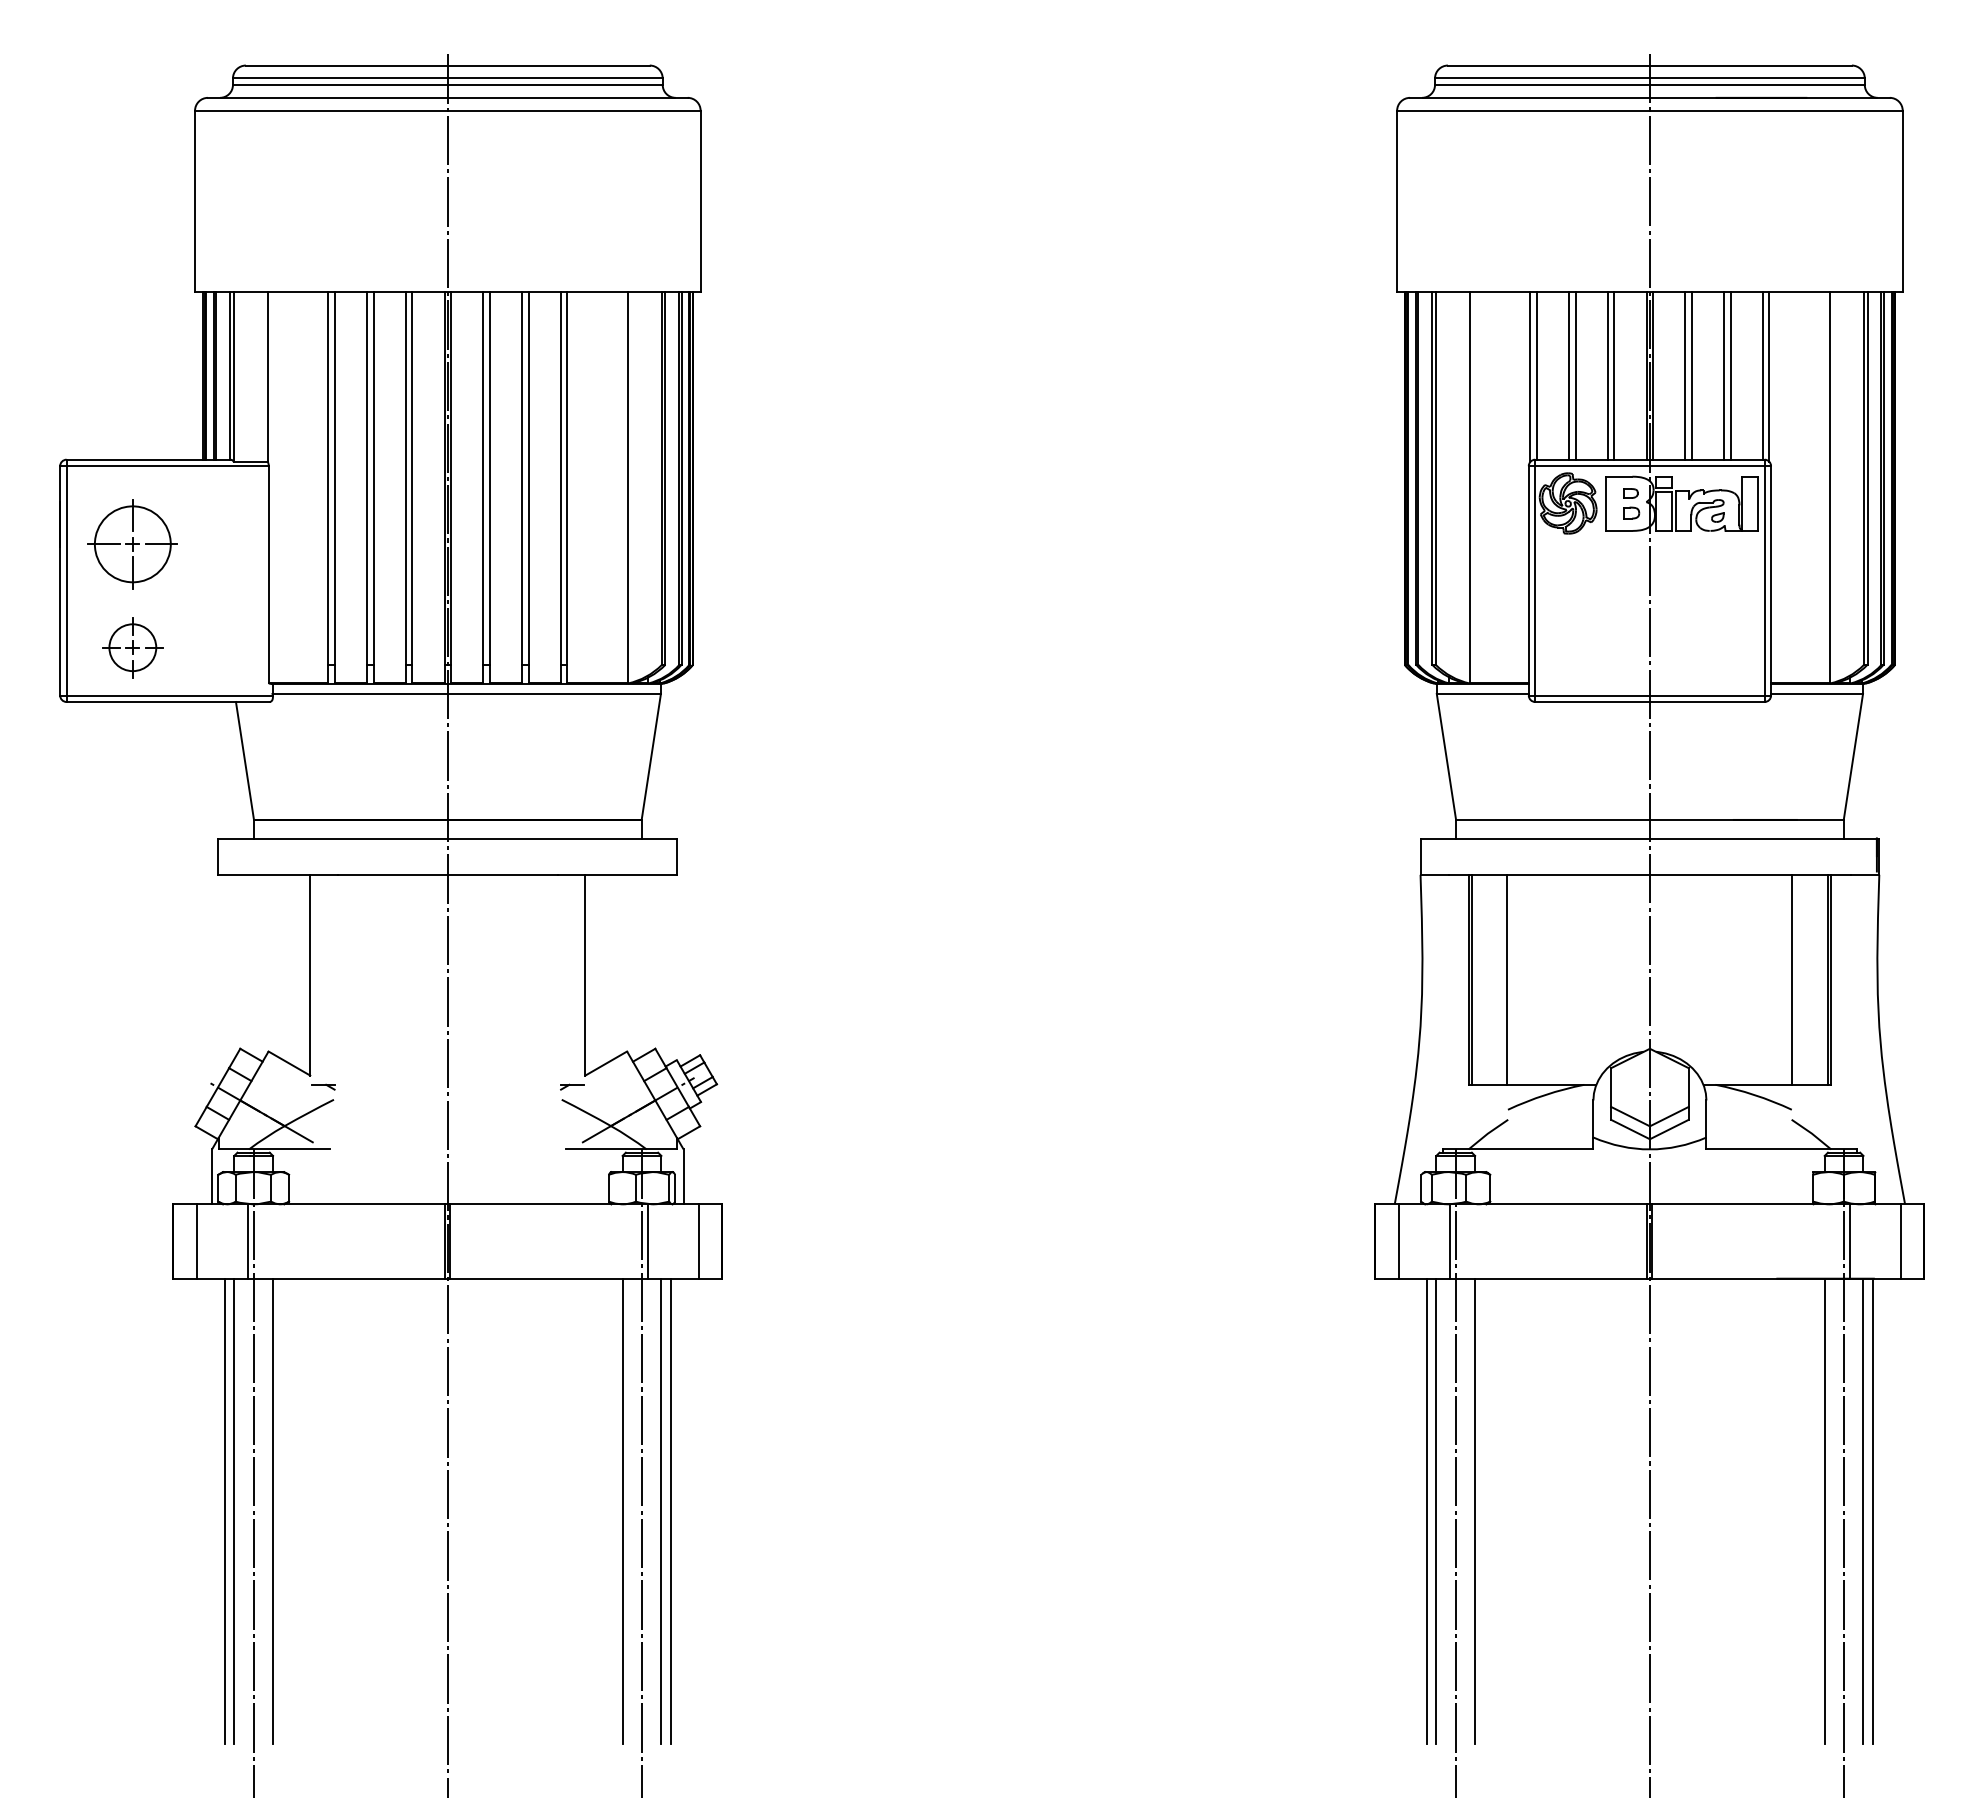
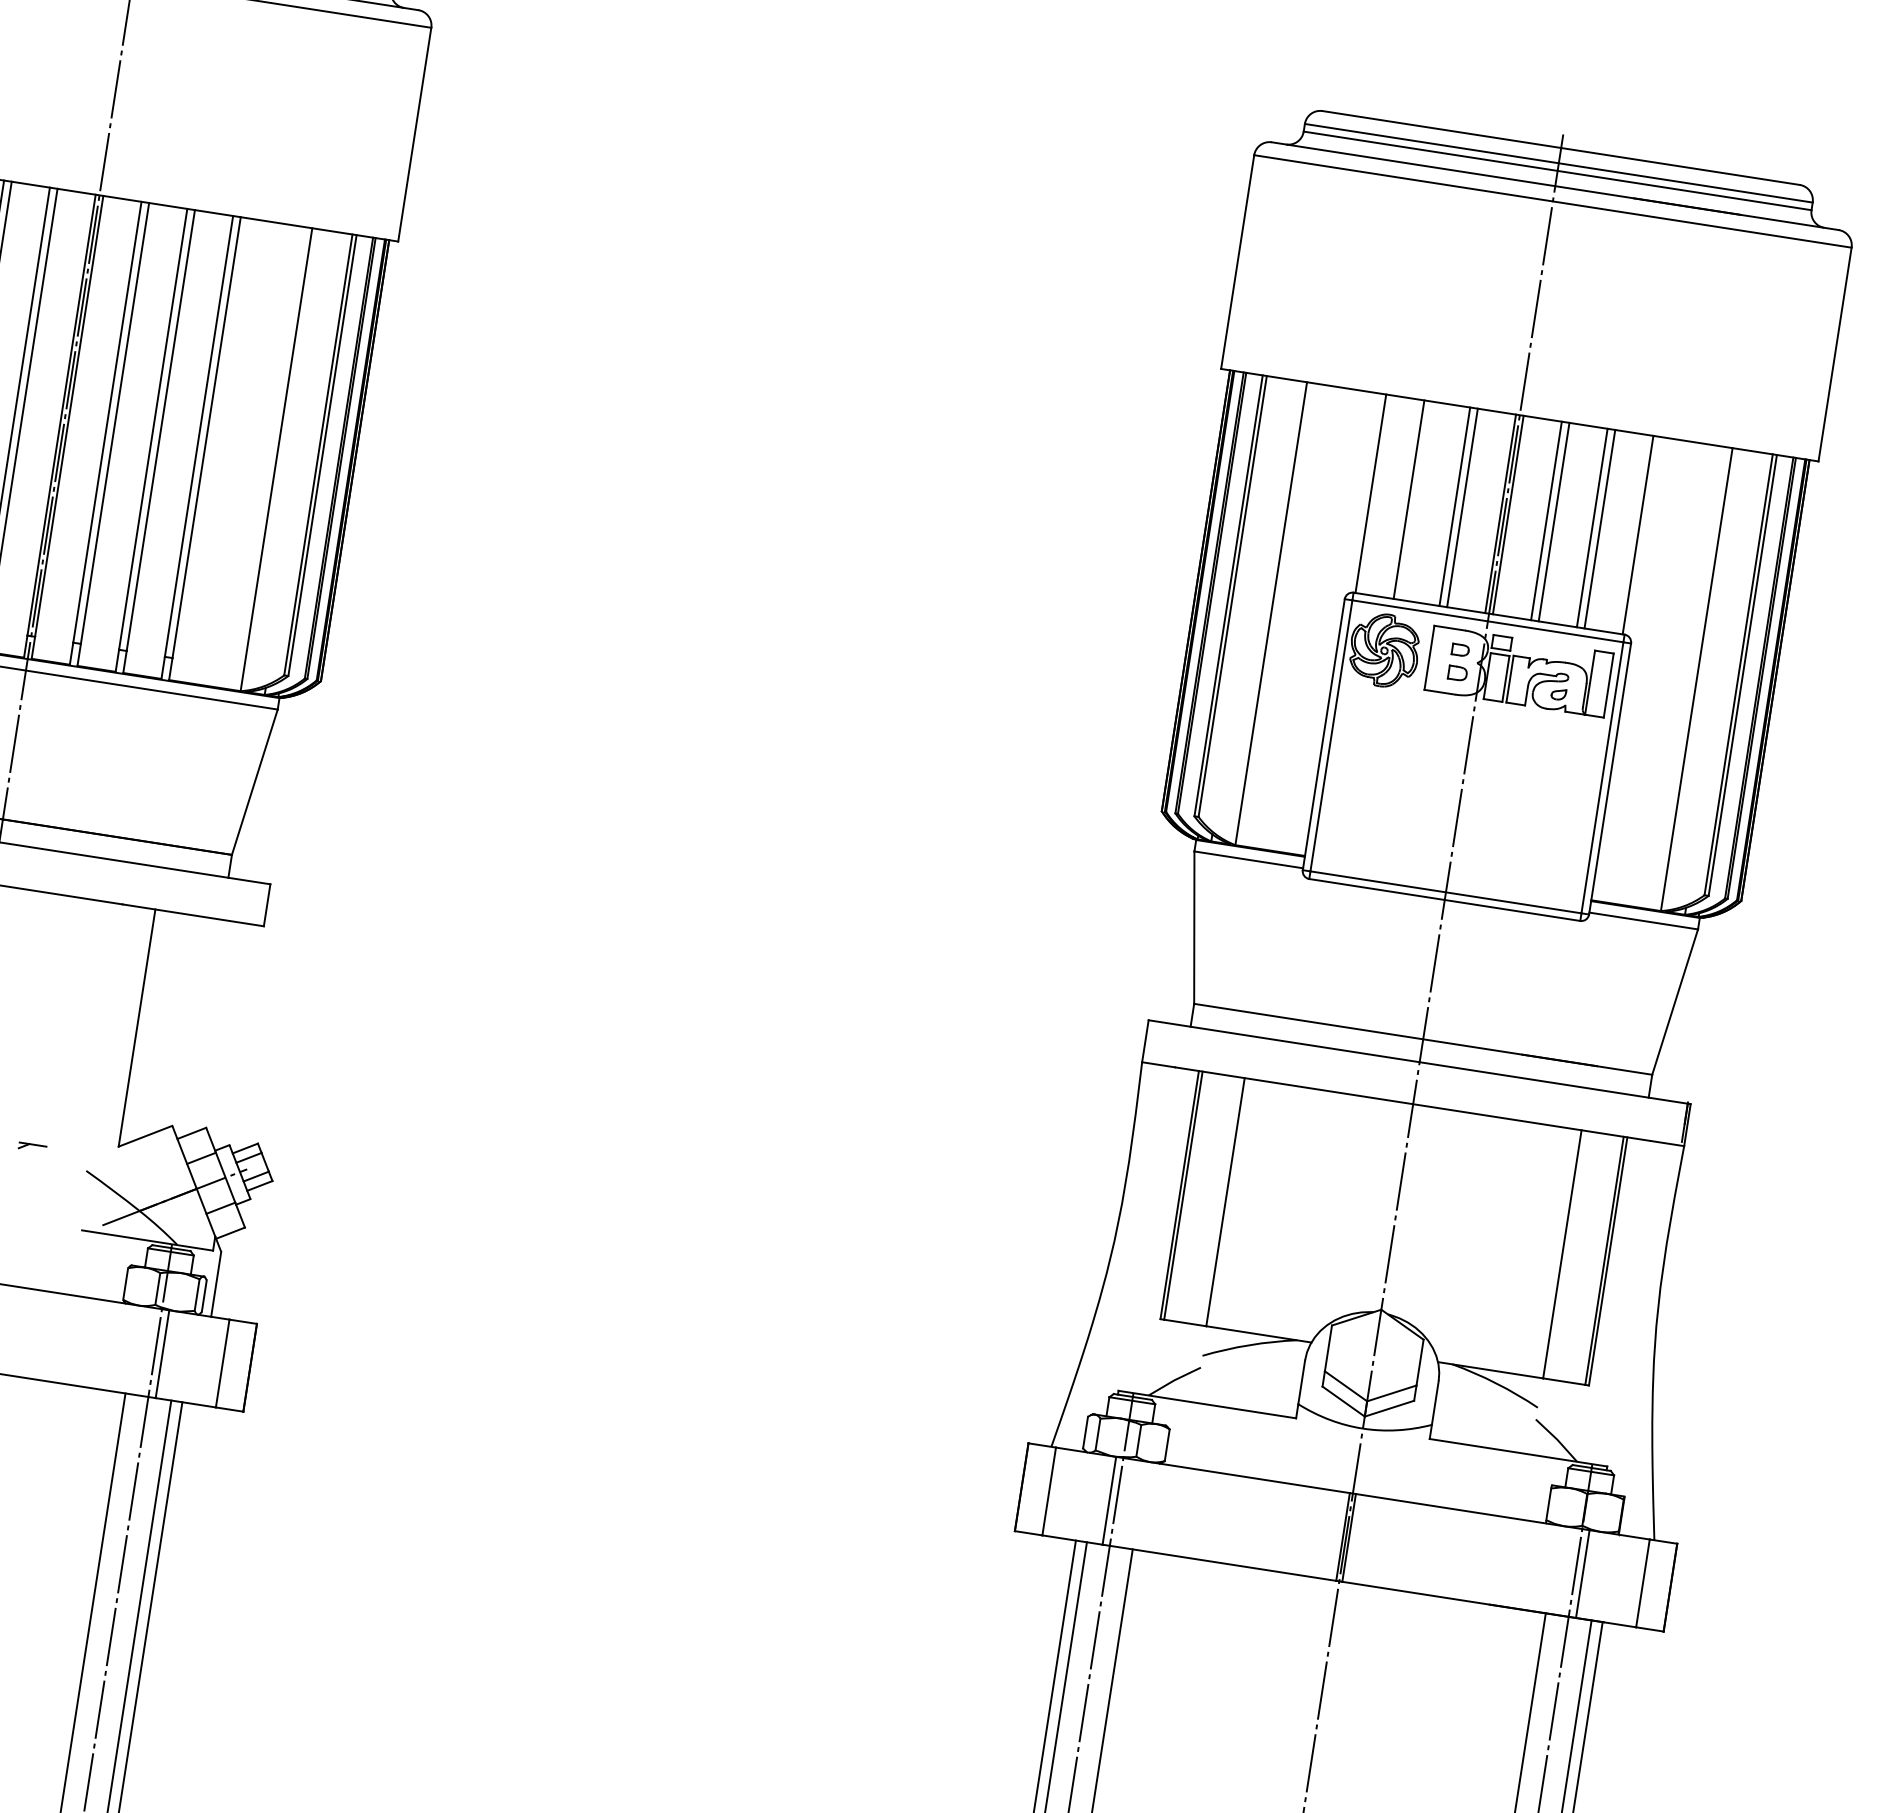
line: (1575, 375) -> (1416, 500), removed
line: (1530, 376) -> (1363, 493), removed
line: (1769, 376) -> (1645, 537), removed
part: (572, 1086) -> (32, 1146), moved

